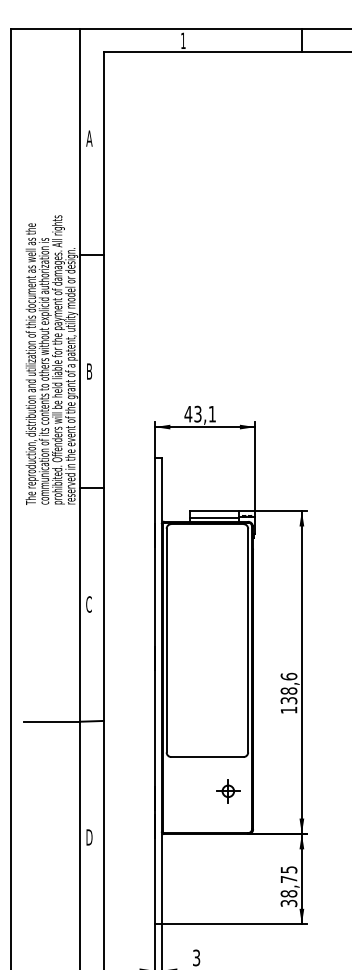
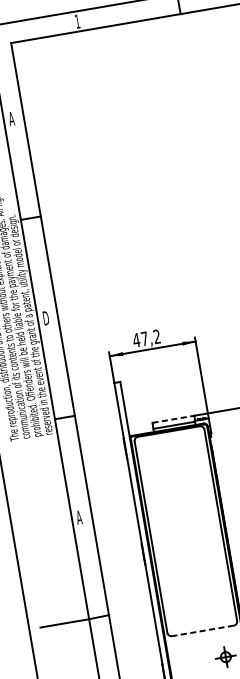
text: (90, 371) -> (46, 318), B -> D
text: (204, 413) -> (150, 337), 43,1 -> 47,2
line: (215, 511) -> (173, 419), solid -> dashed
text: (88, 604) -> (78, 517), C -> A
line: (206, 757) -> (202, 631), solid -> dashed

